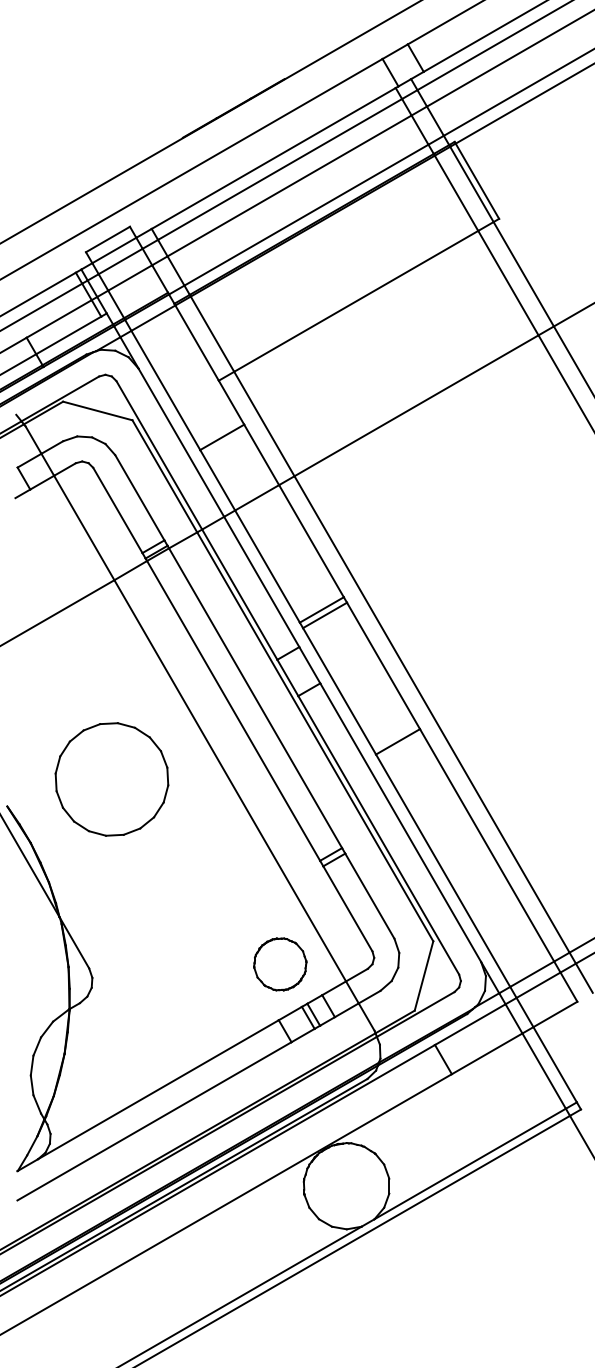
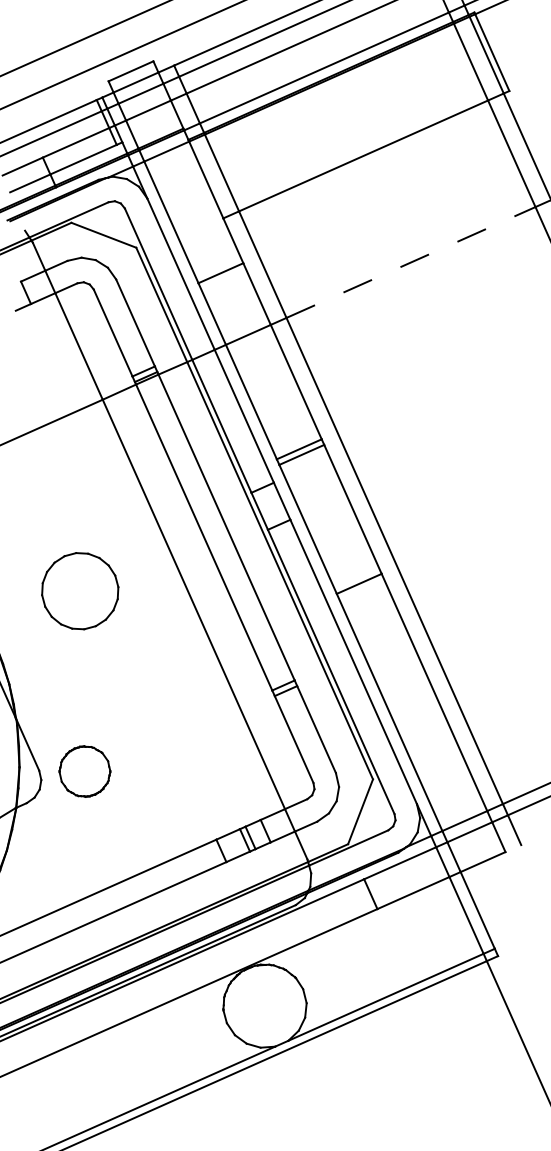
line: (416, 405) -> (411, 262), solid -> dashed
part: (111, 779) -> (79, 591), size x0.7
part: (280, 964) -> (85, 771), moved

